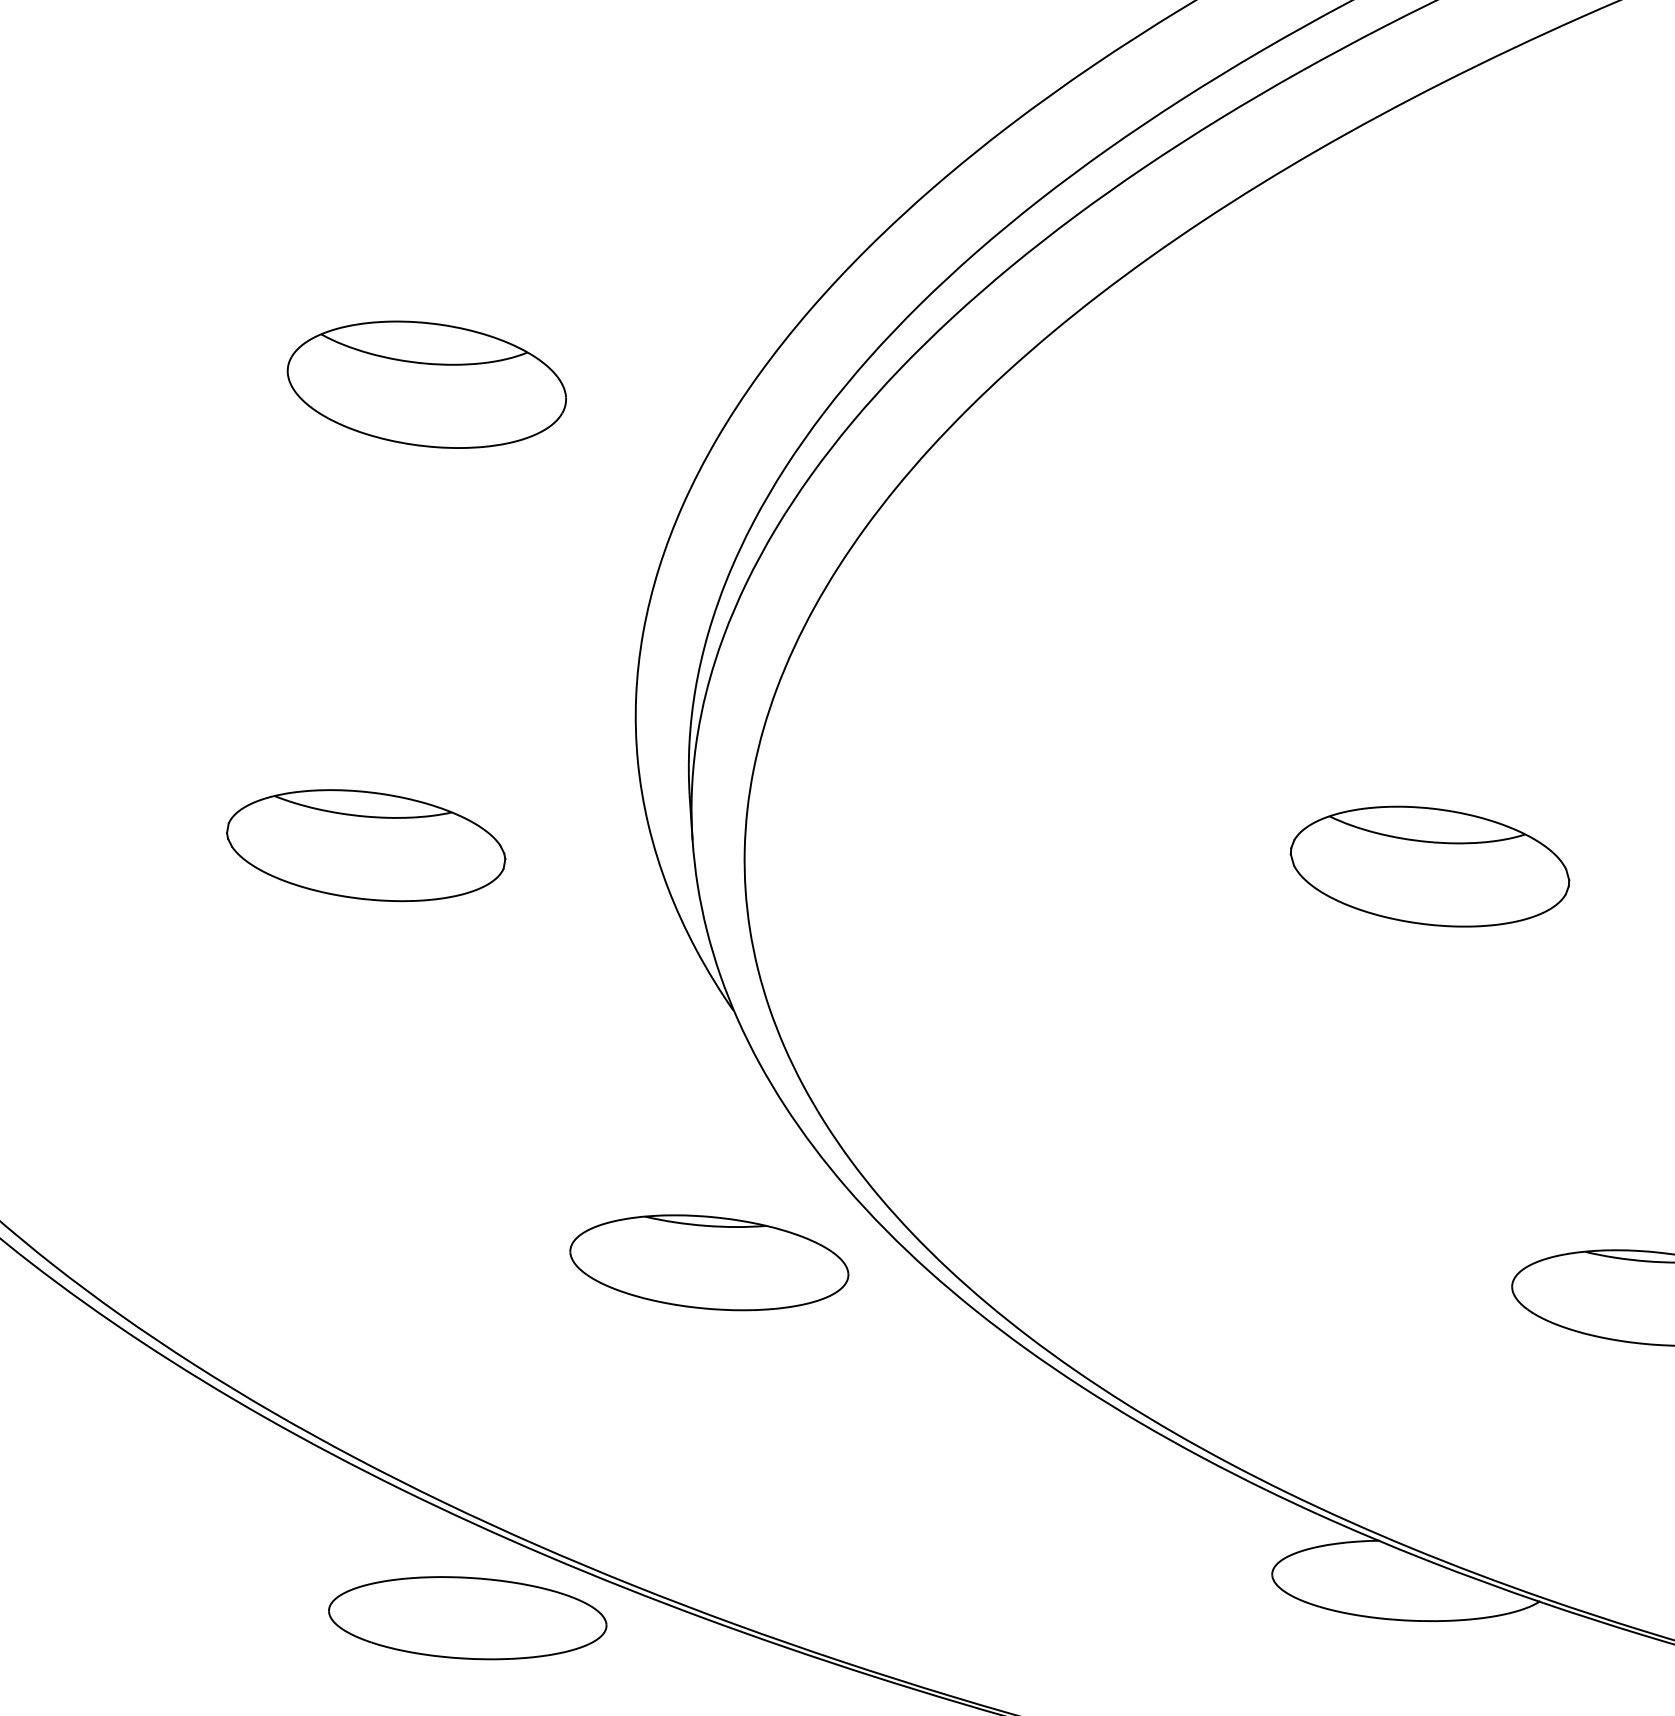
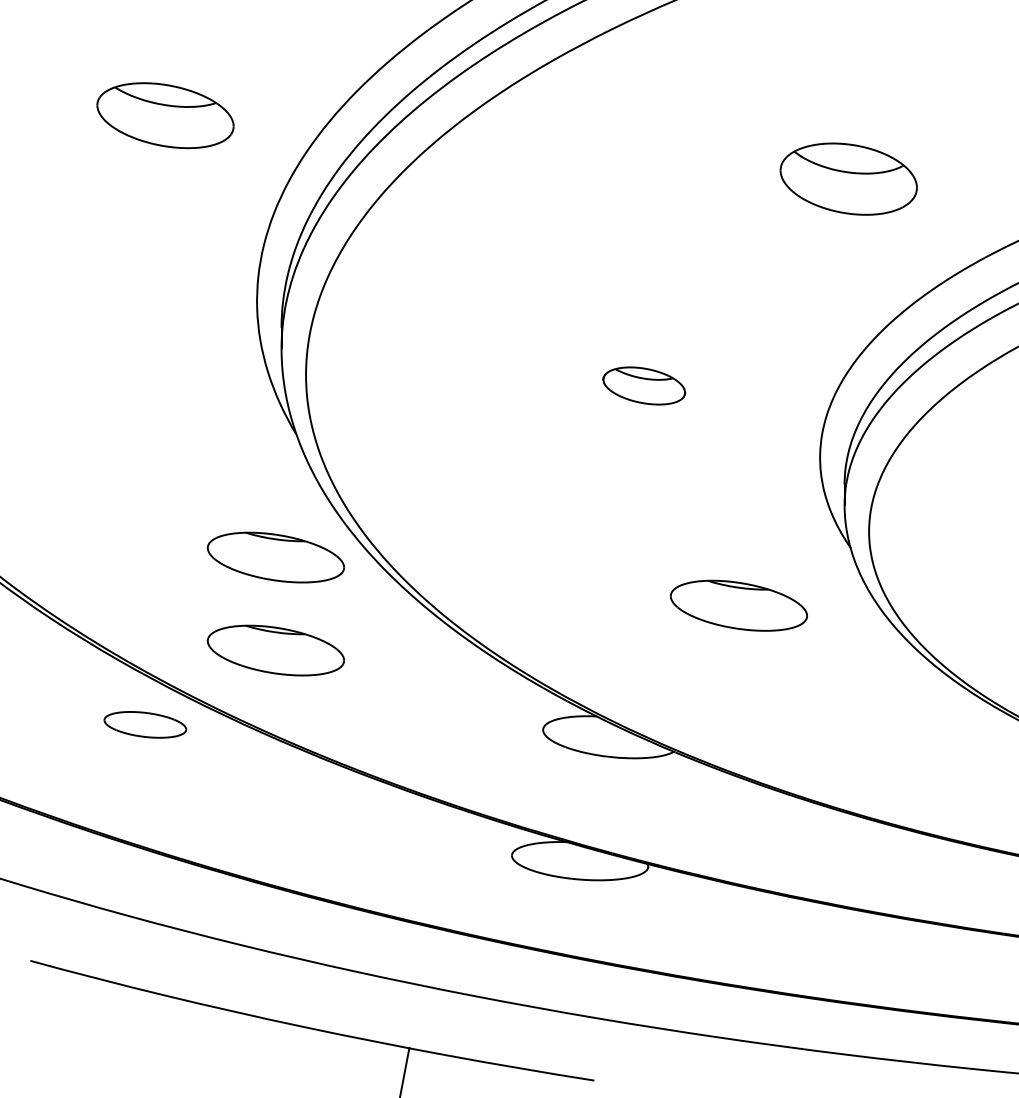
part: (366, 845) -> (120, 340), removed
part: (1430, 865) -> (644, 385), size x0.6
part: (720, 1450) -> (275, 650), added
part: (468, 1617) -> (145, 724), size x0.6

